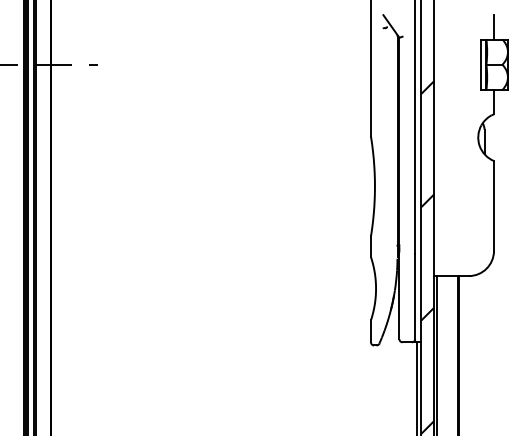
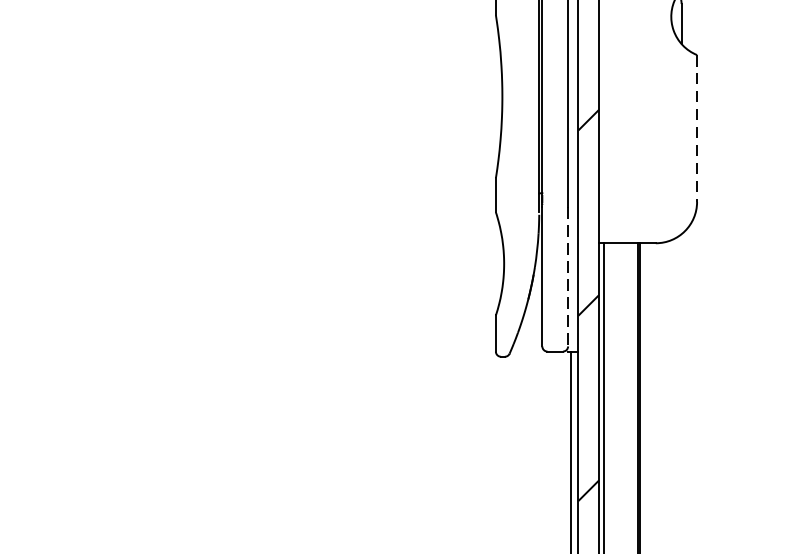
line: (494, 205) -> (697, 127), solid -> dashed
line: (415, 298) -> (568, 279), solid -> dashed

